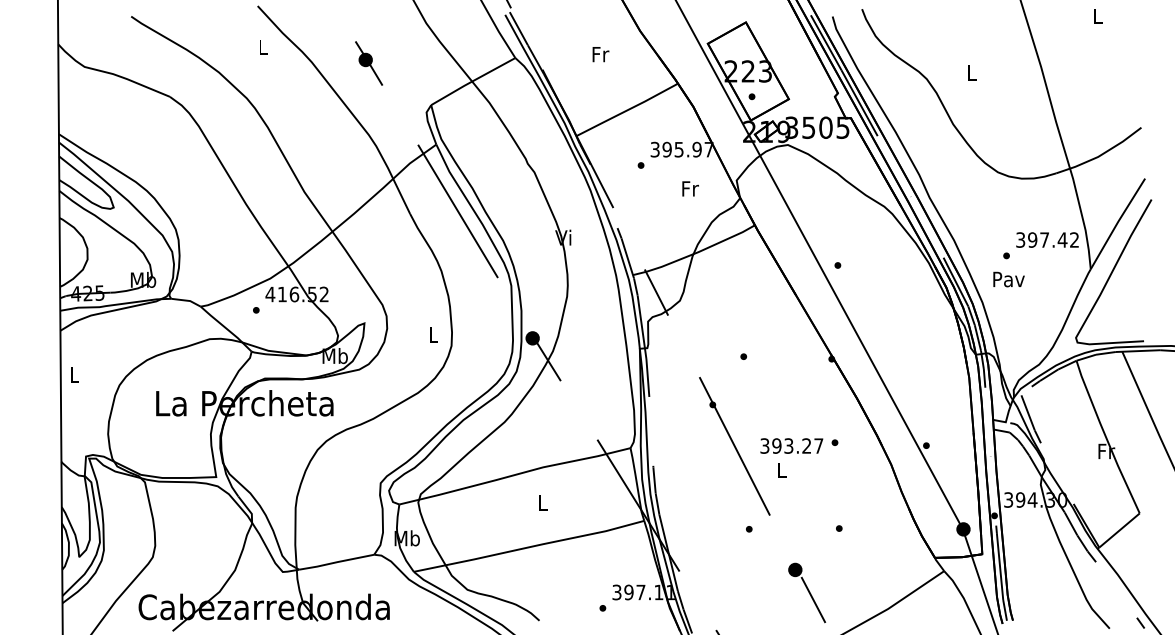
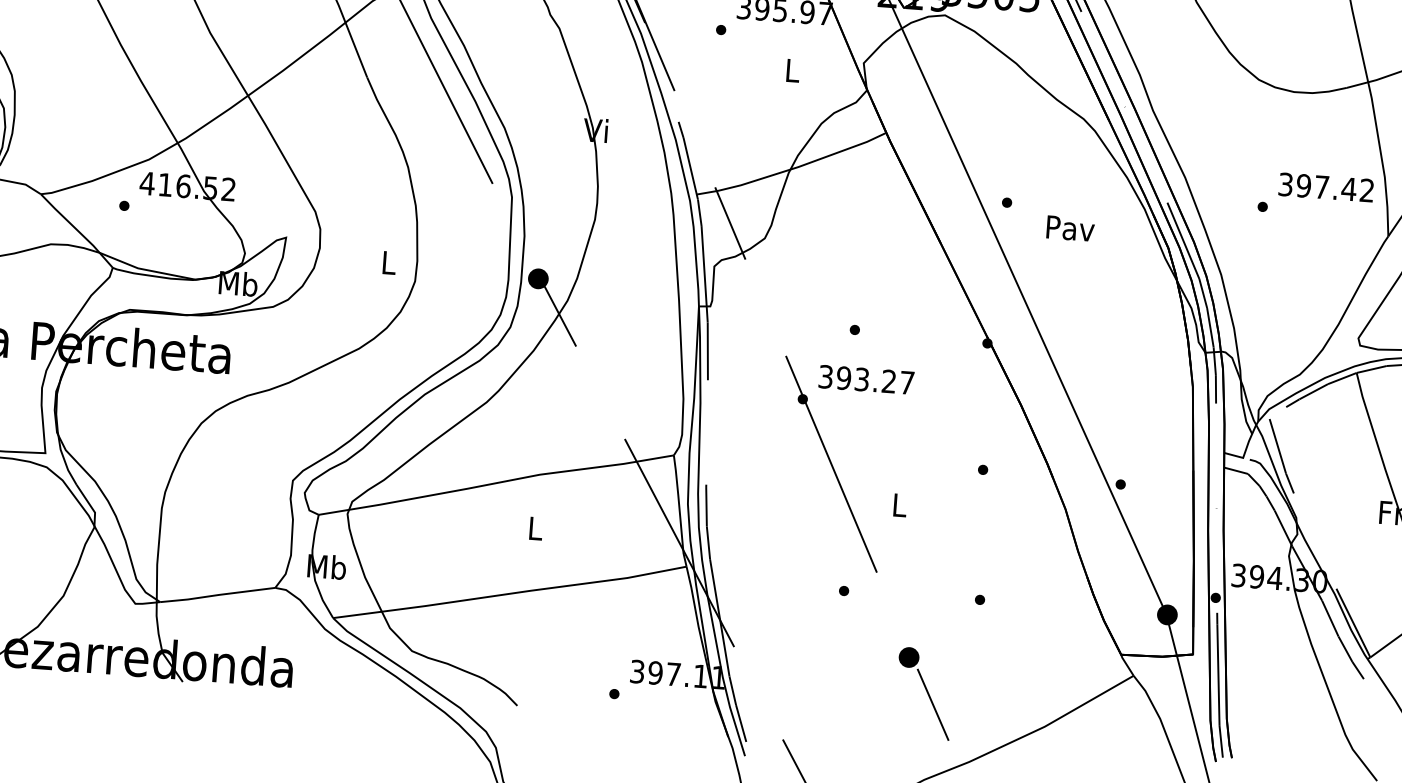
text: (690, 188) -> (793, 70), Fr -> L
text: (1008, 279) -> (1069, 228), moved
text: (791, 445) -> (866, 379), moved

